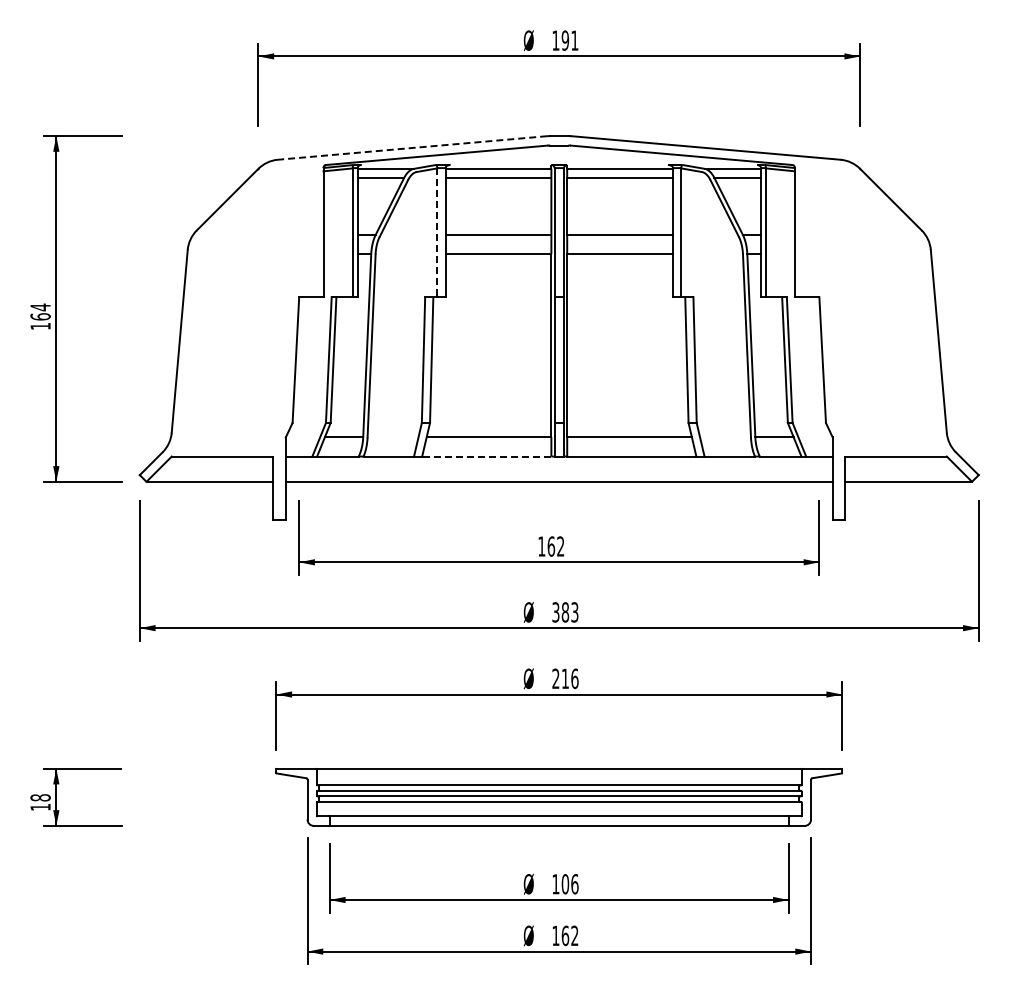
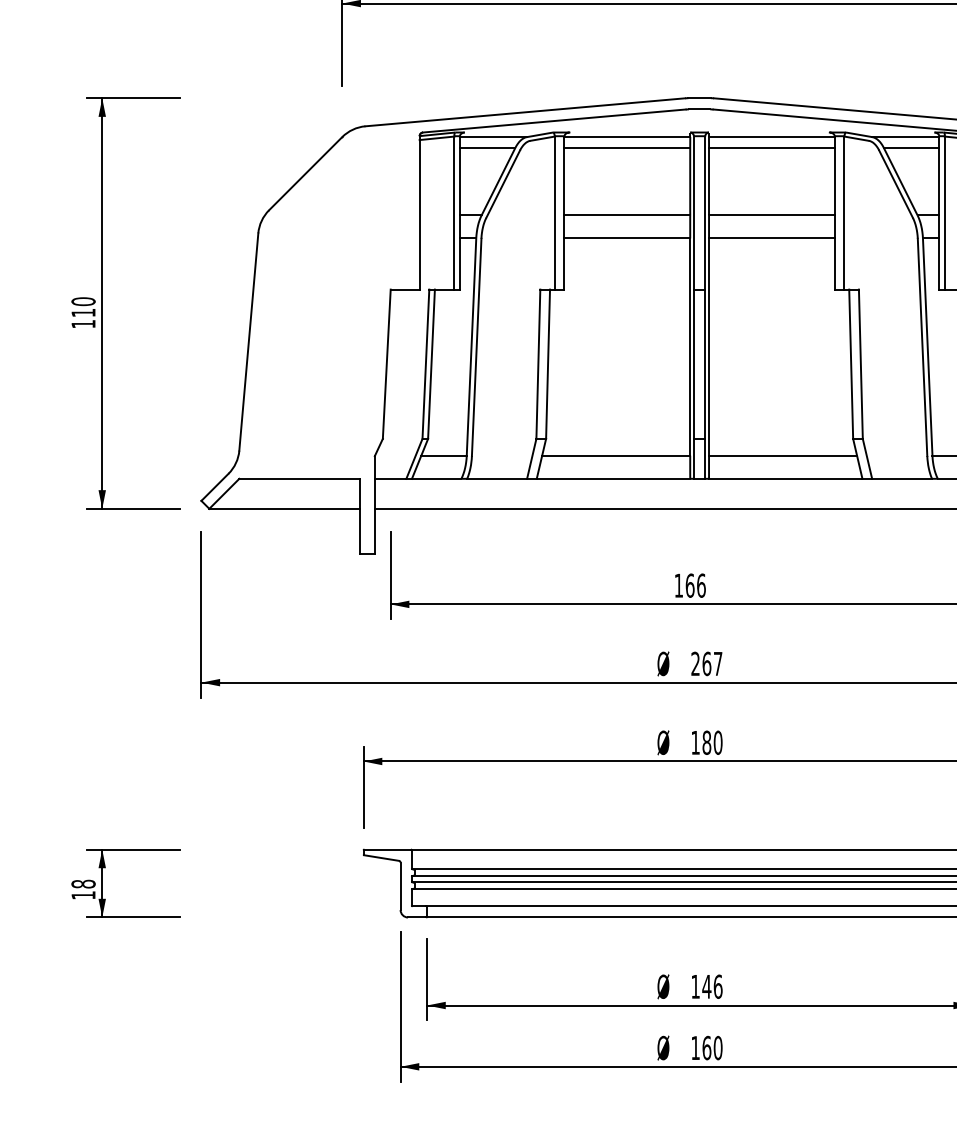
line: (412, 148) -> (525, 112), dashed -> solid
line: (437, 233) -> (554, 213), dashed -> solid
text: (40, 311) -> (83, 306), 164 -> 110
line: (486, 456) -> (613, 478), dashed -> solid
text: (560, 546) -> (701, 585), 162 -> 166
text: (565, 612) -> (706, 664), 383 -> 267
text: (565, 678) -> (706, 742), 216 -> 180
text: (565, 884) -> (706, 987), 106 -> 146
text: (574, 935) -> (717, 1047), 162 -> 160

